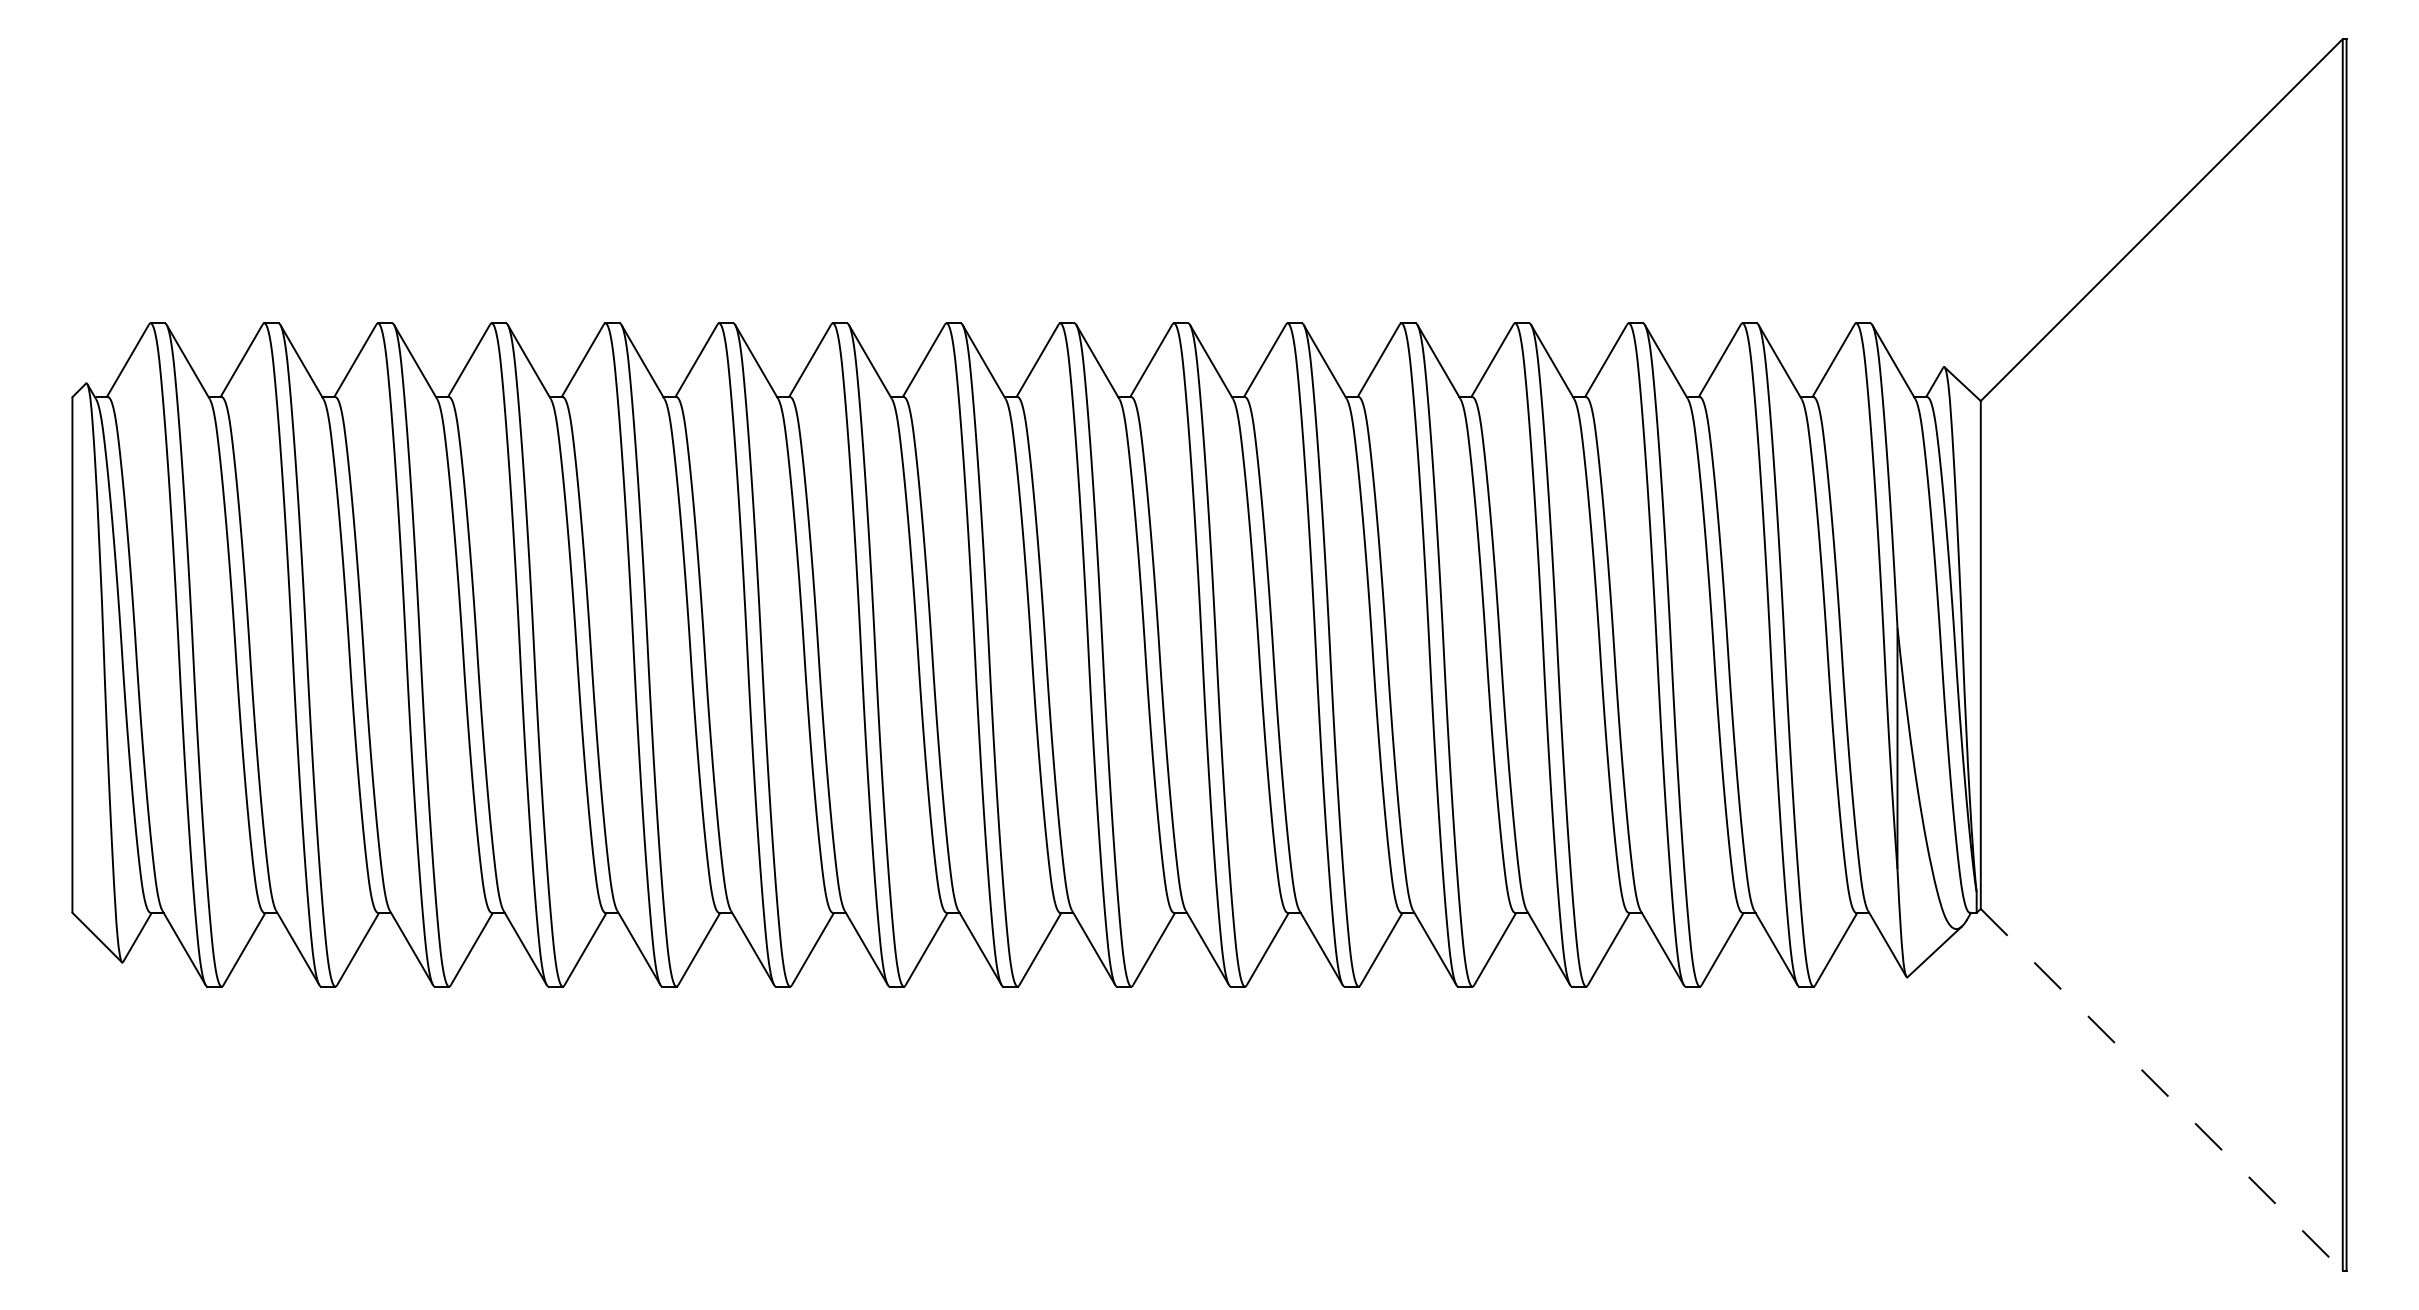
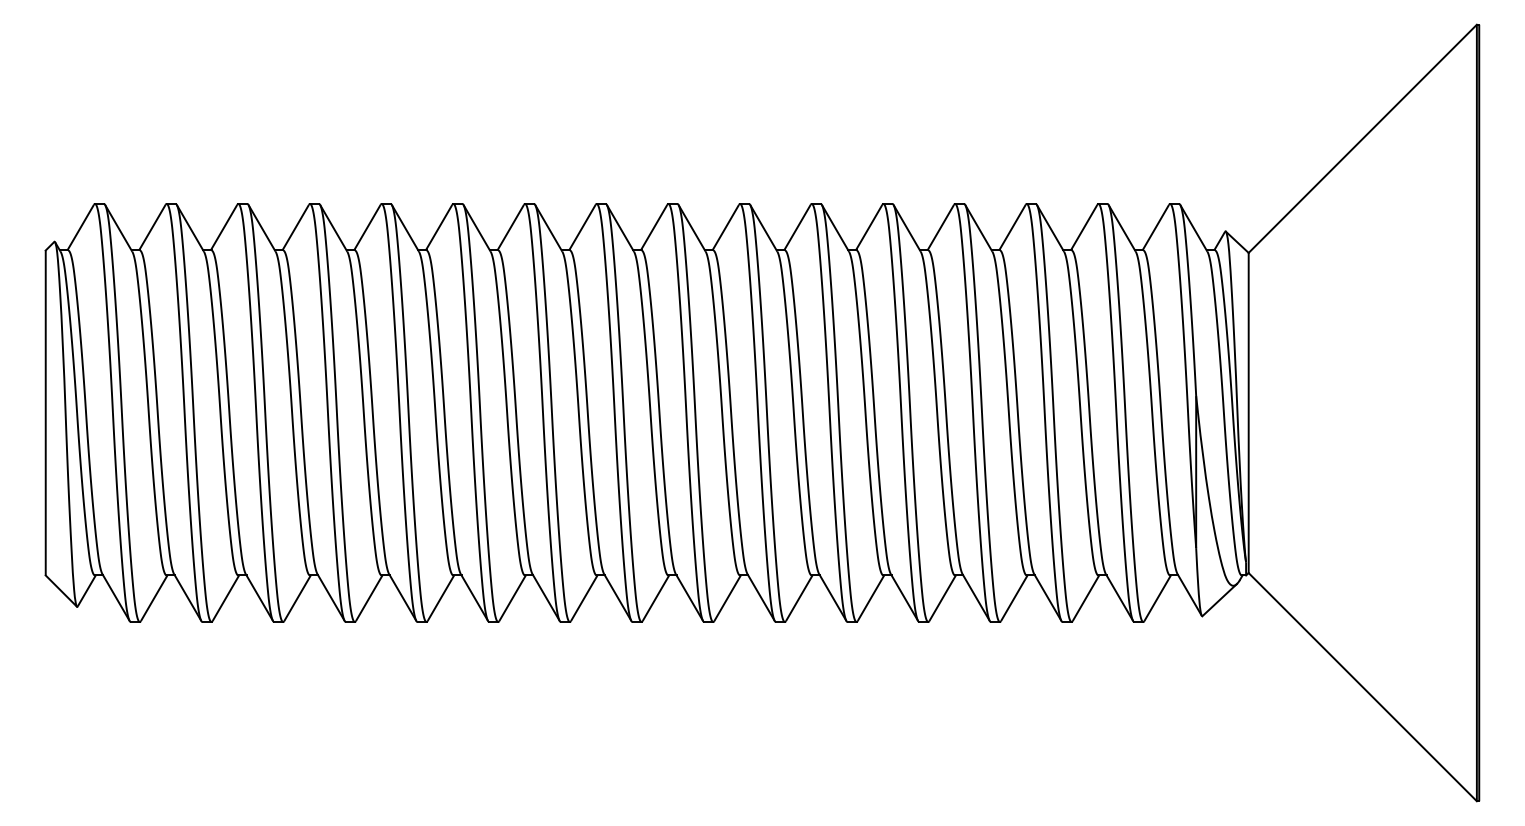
line: (2162, 1090) -> (1363, 687), dashed -> solid

